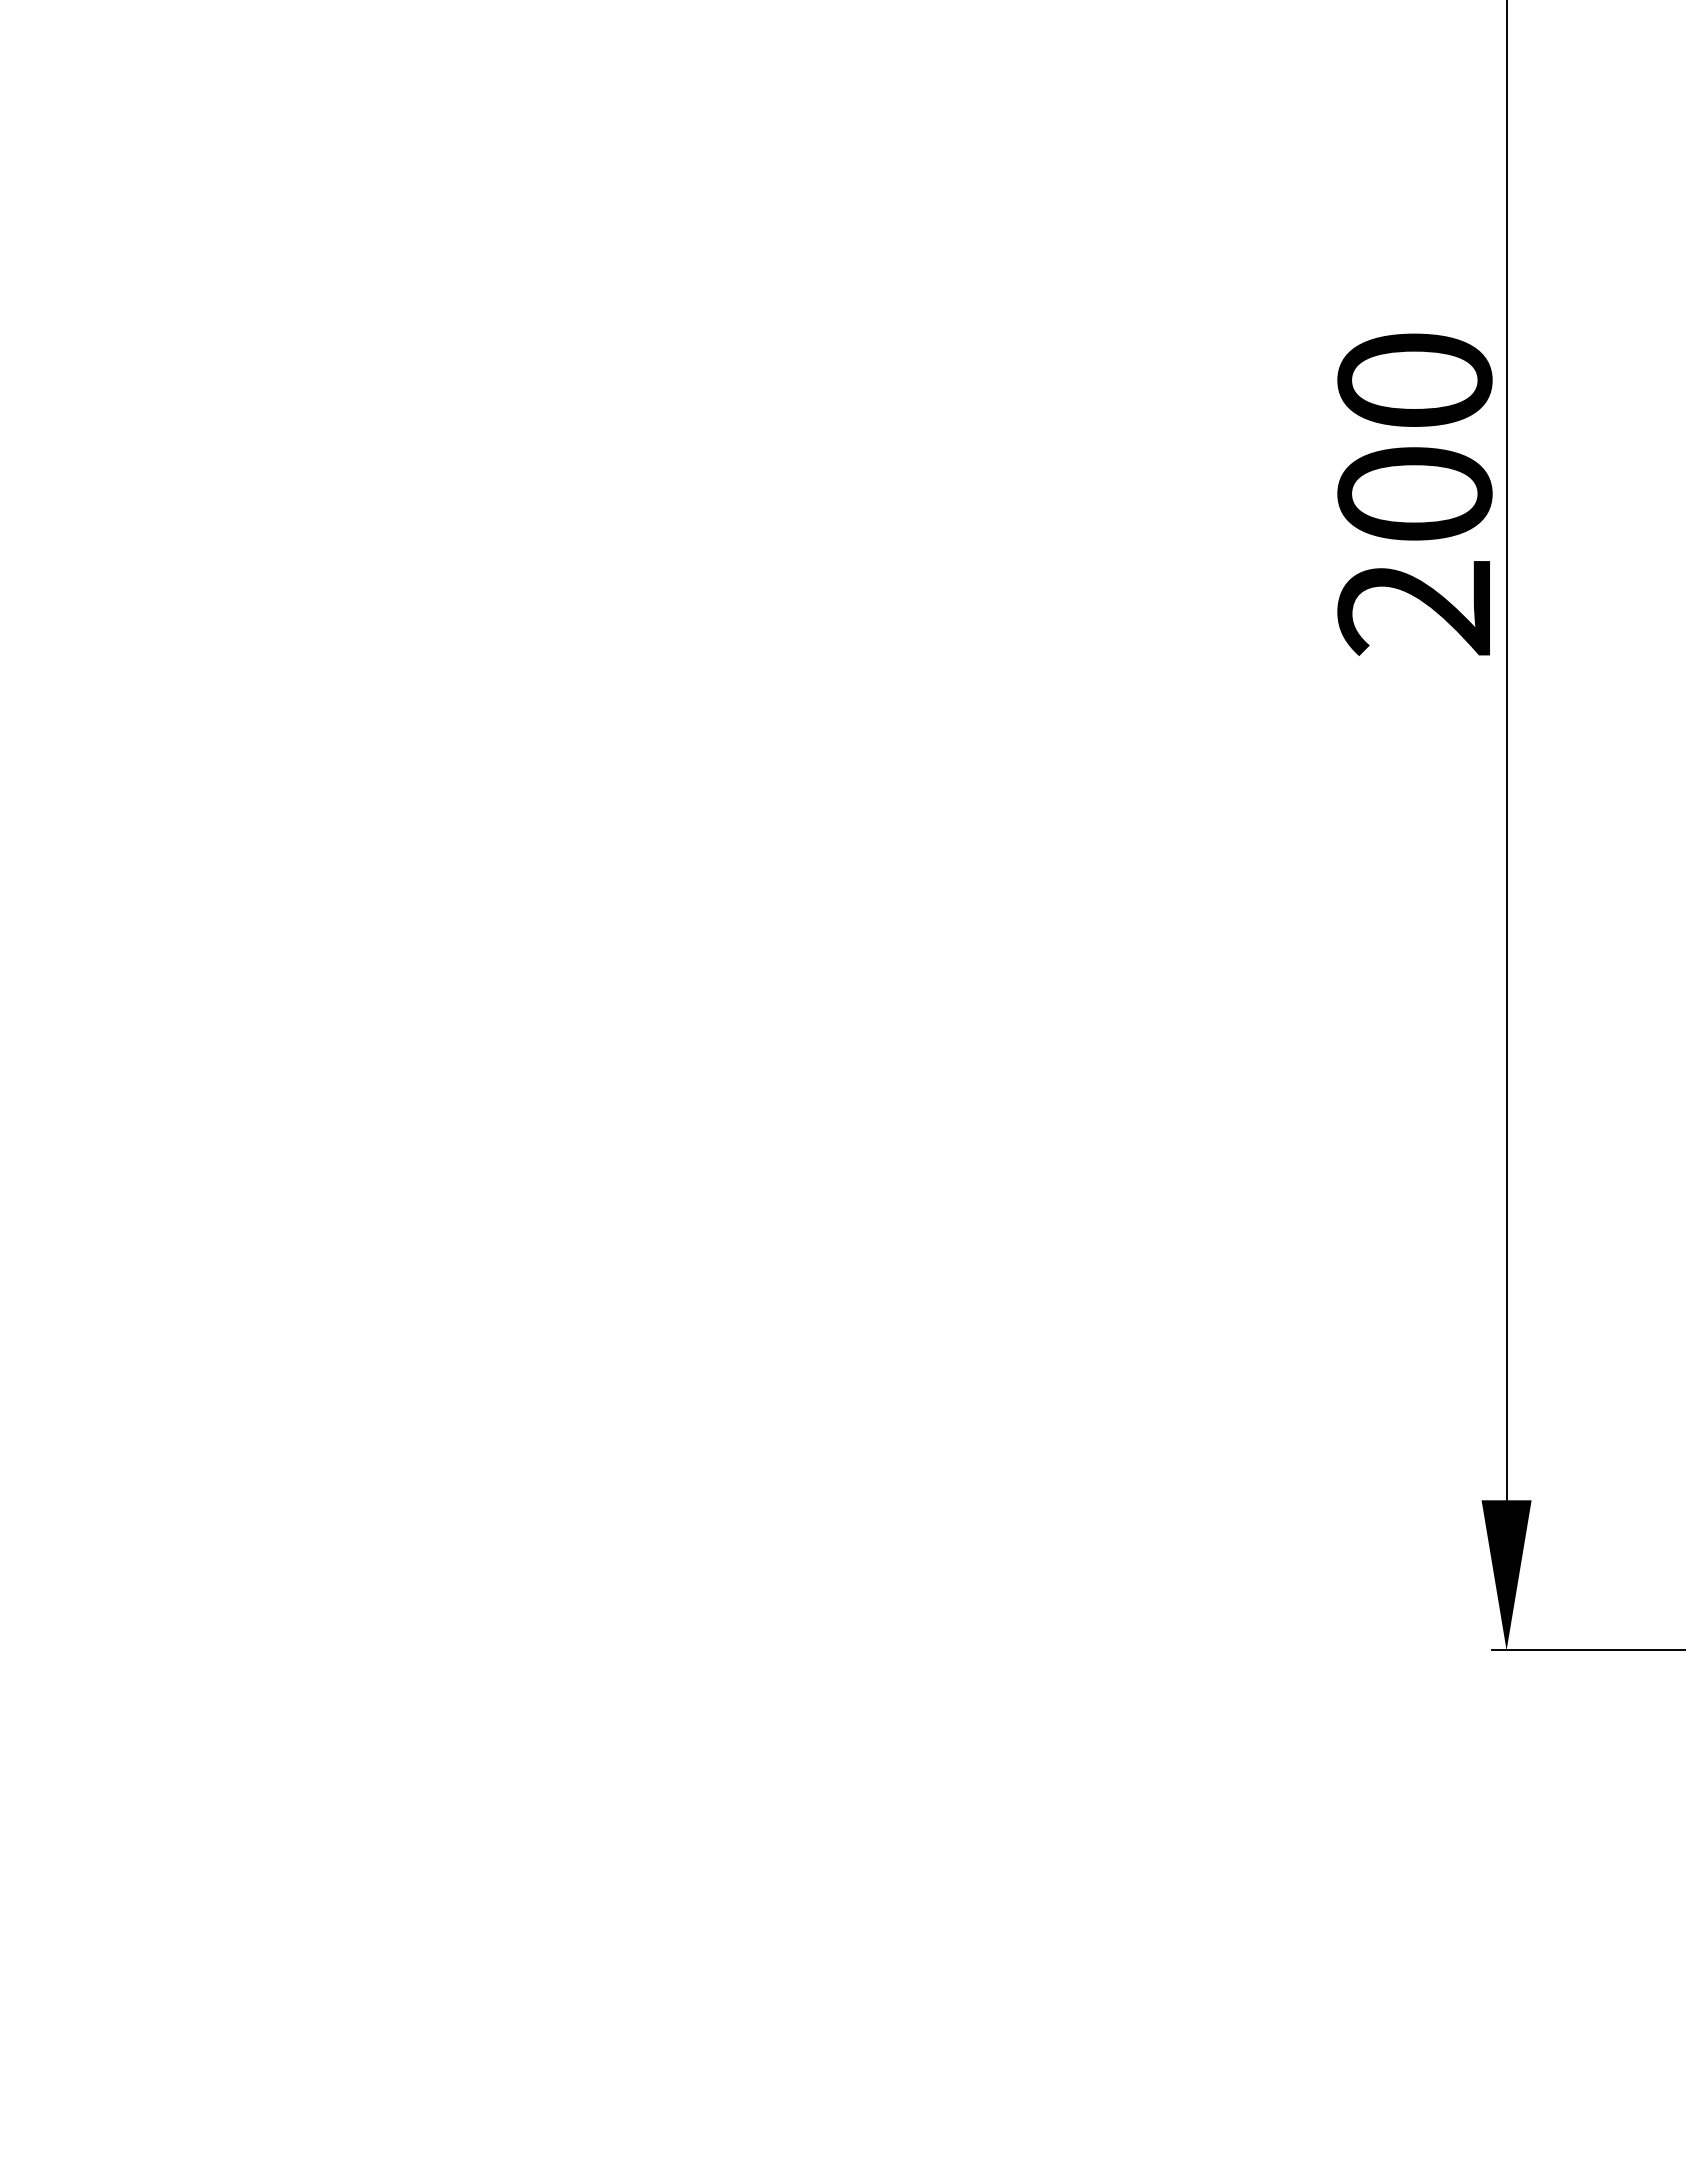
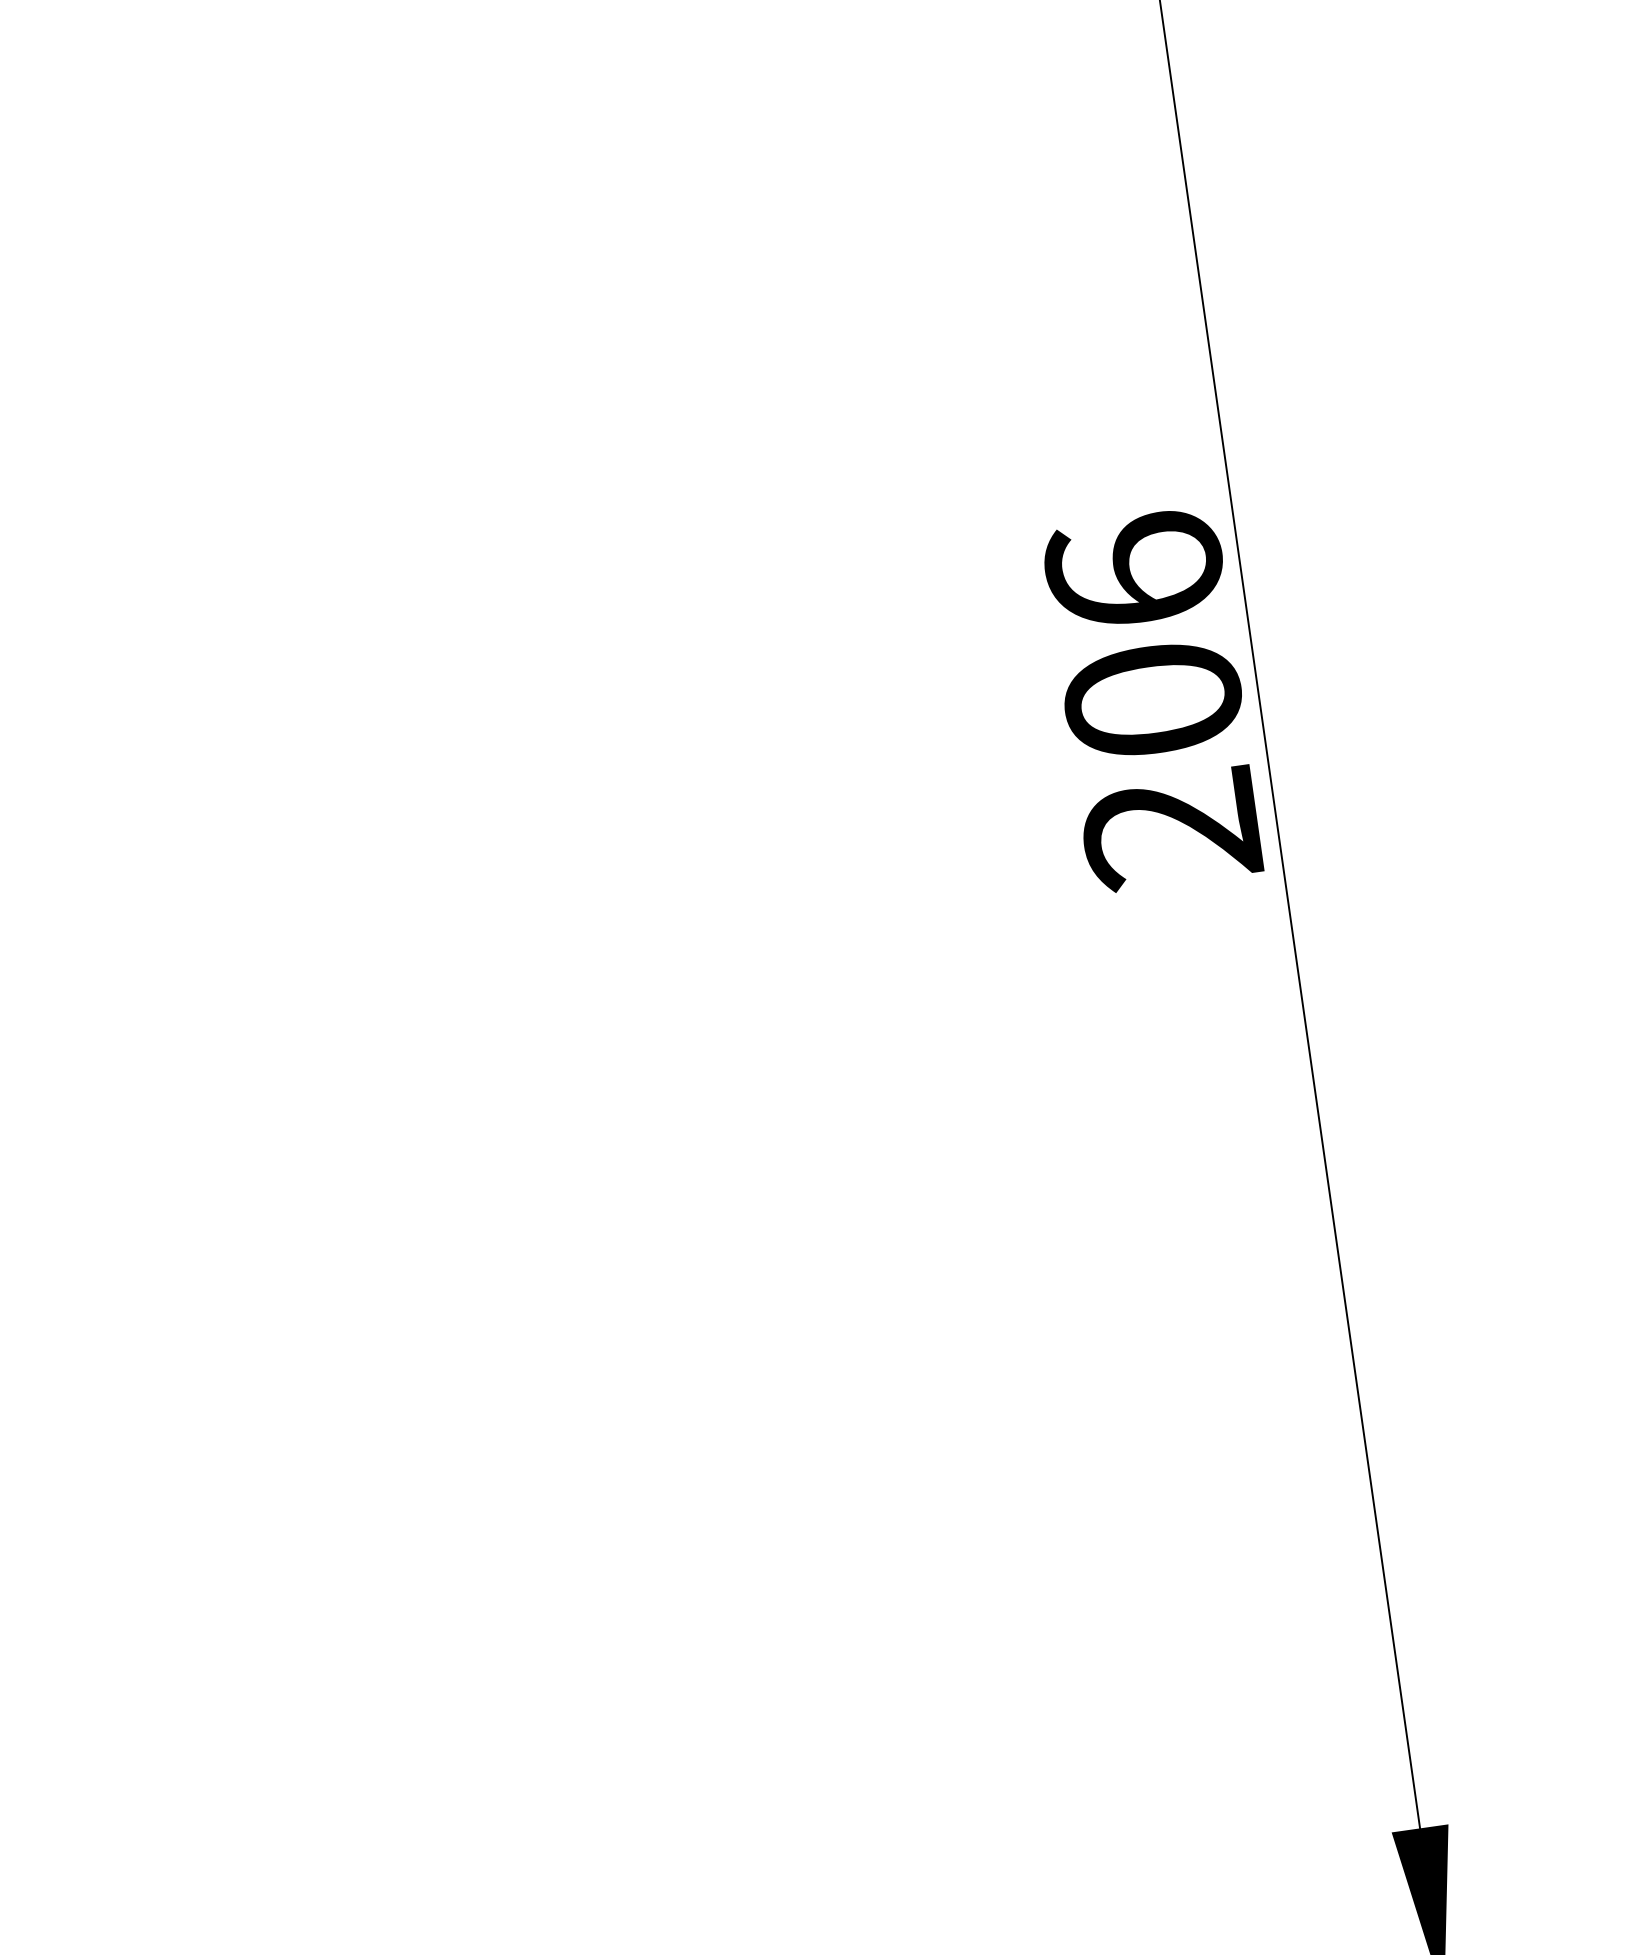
text: (1414, 379) -> (1134, 569), 200 -> 206

